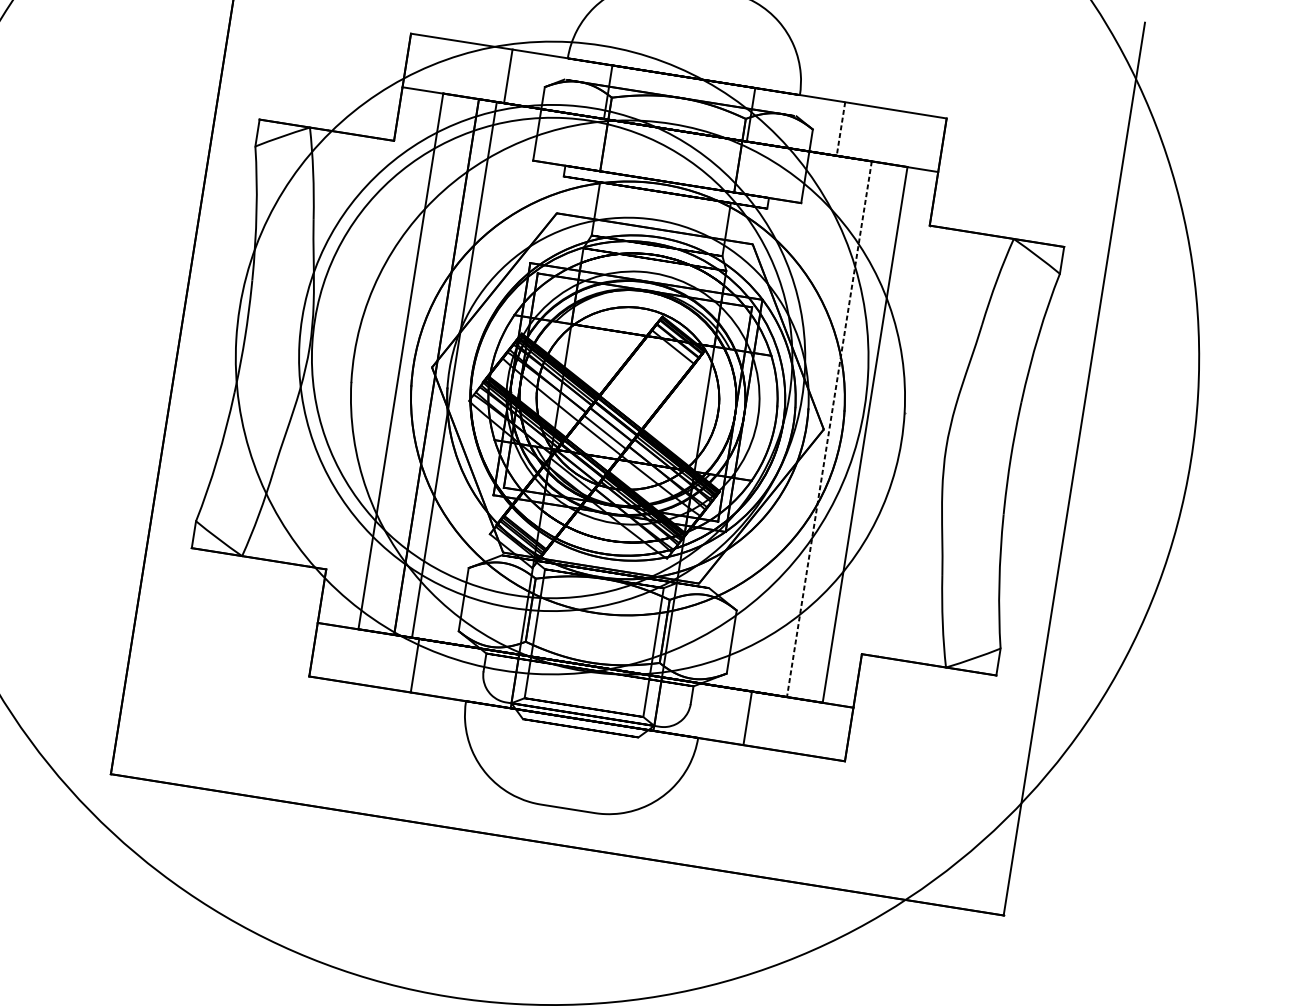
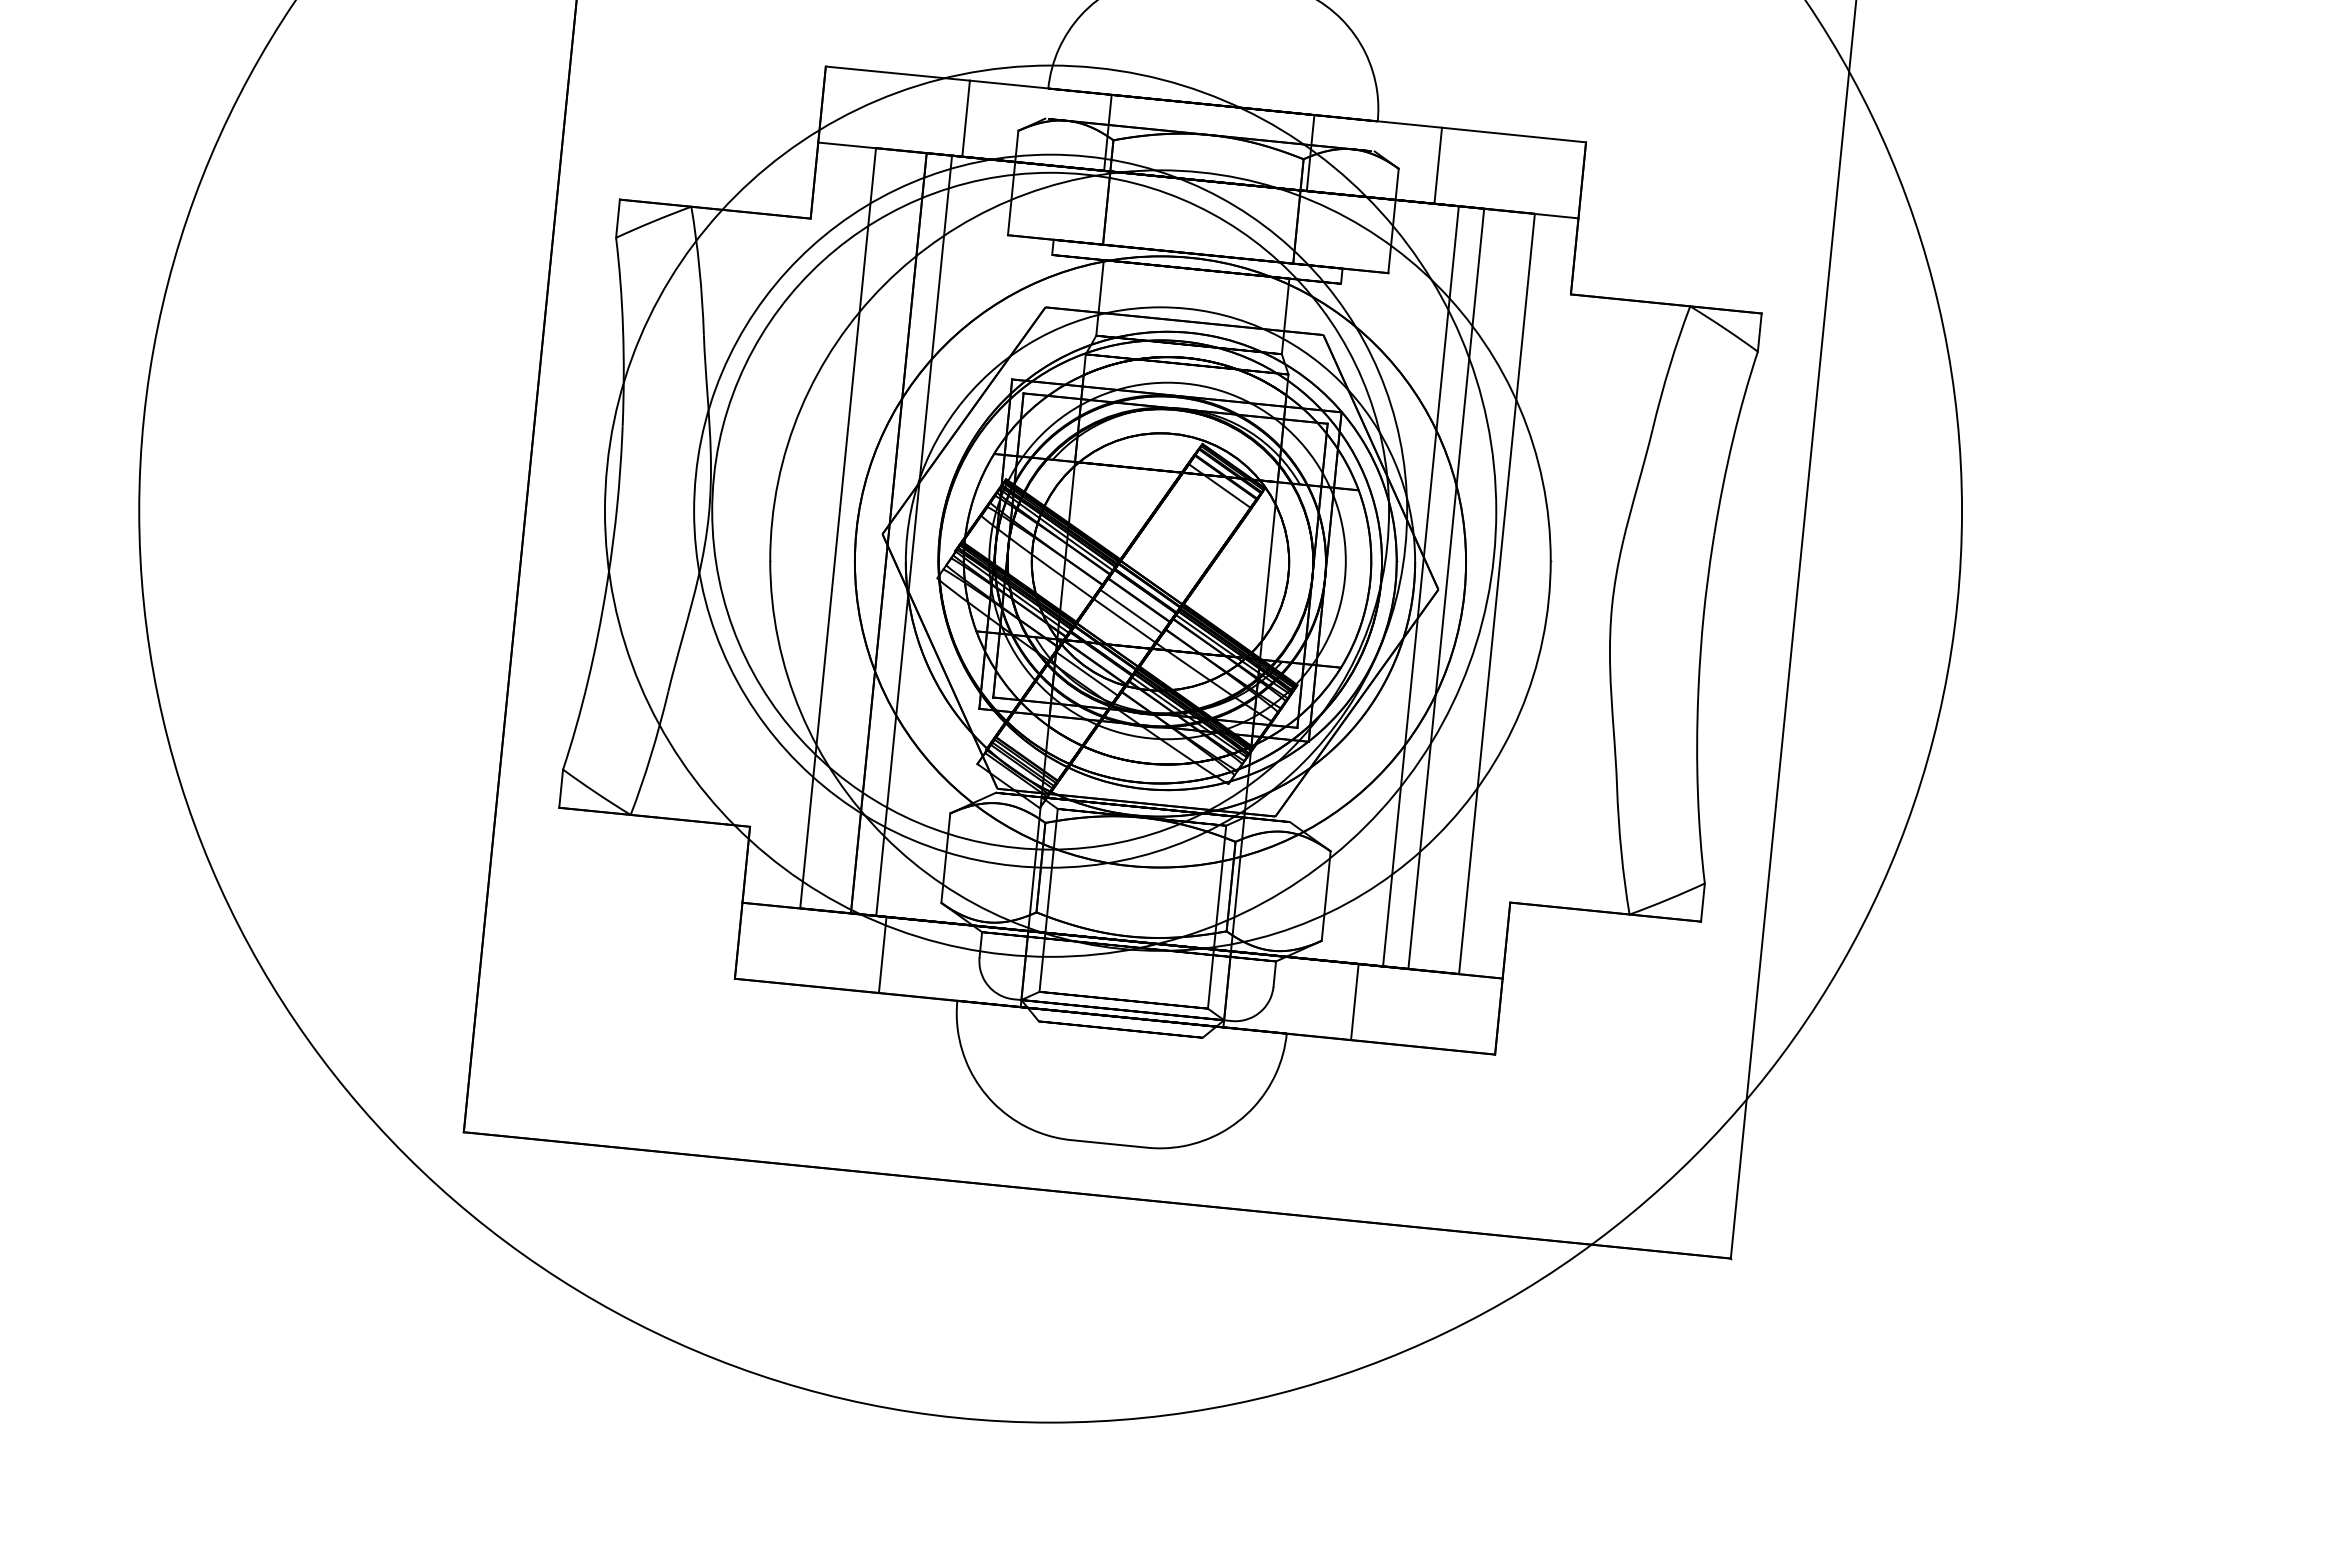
line: (841, 129) -> (1438, 166), dashed -> solid
line: (811, 426) -> (1420, 586), added
line: (829, 428) -> (1446, 588), dashed -> solid

